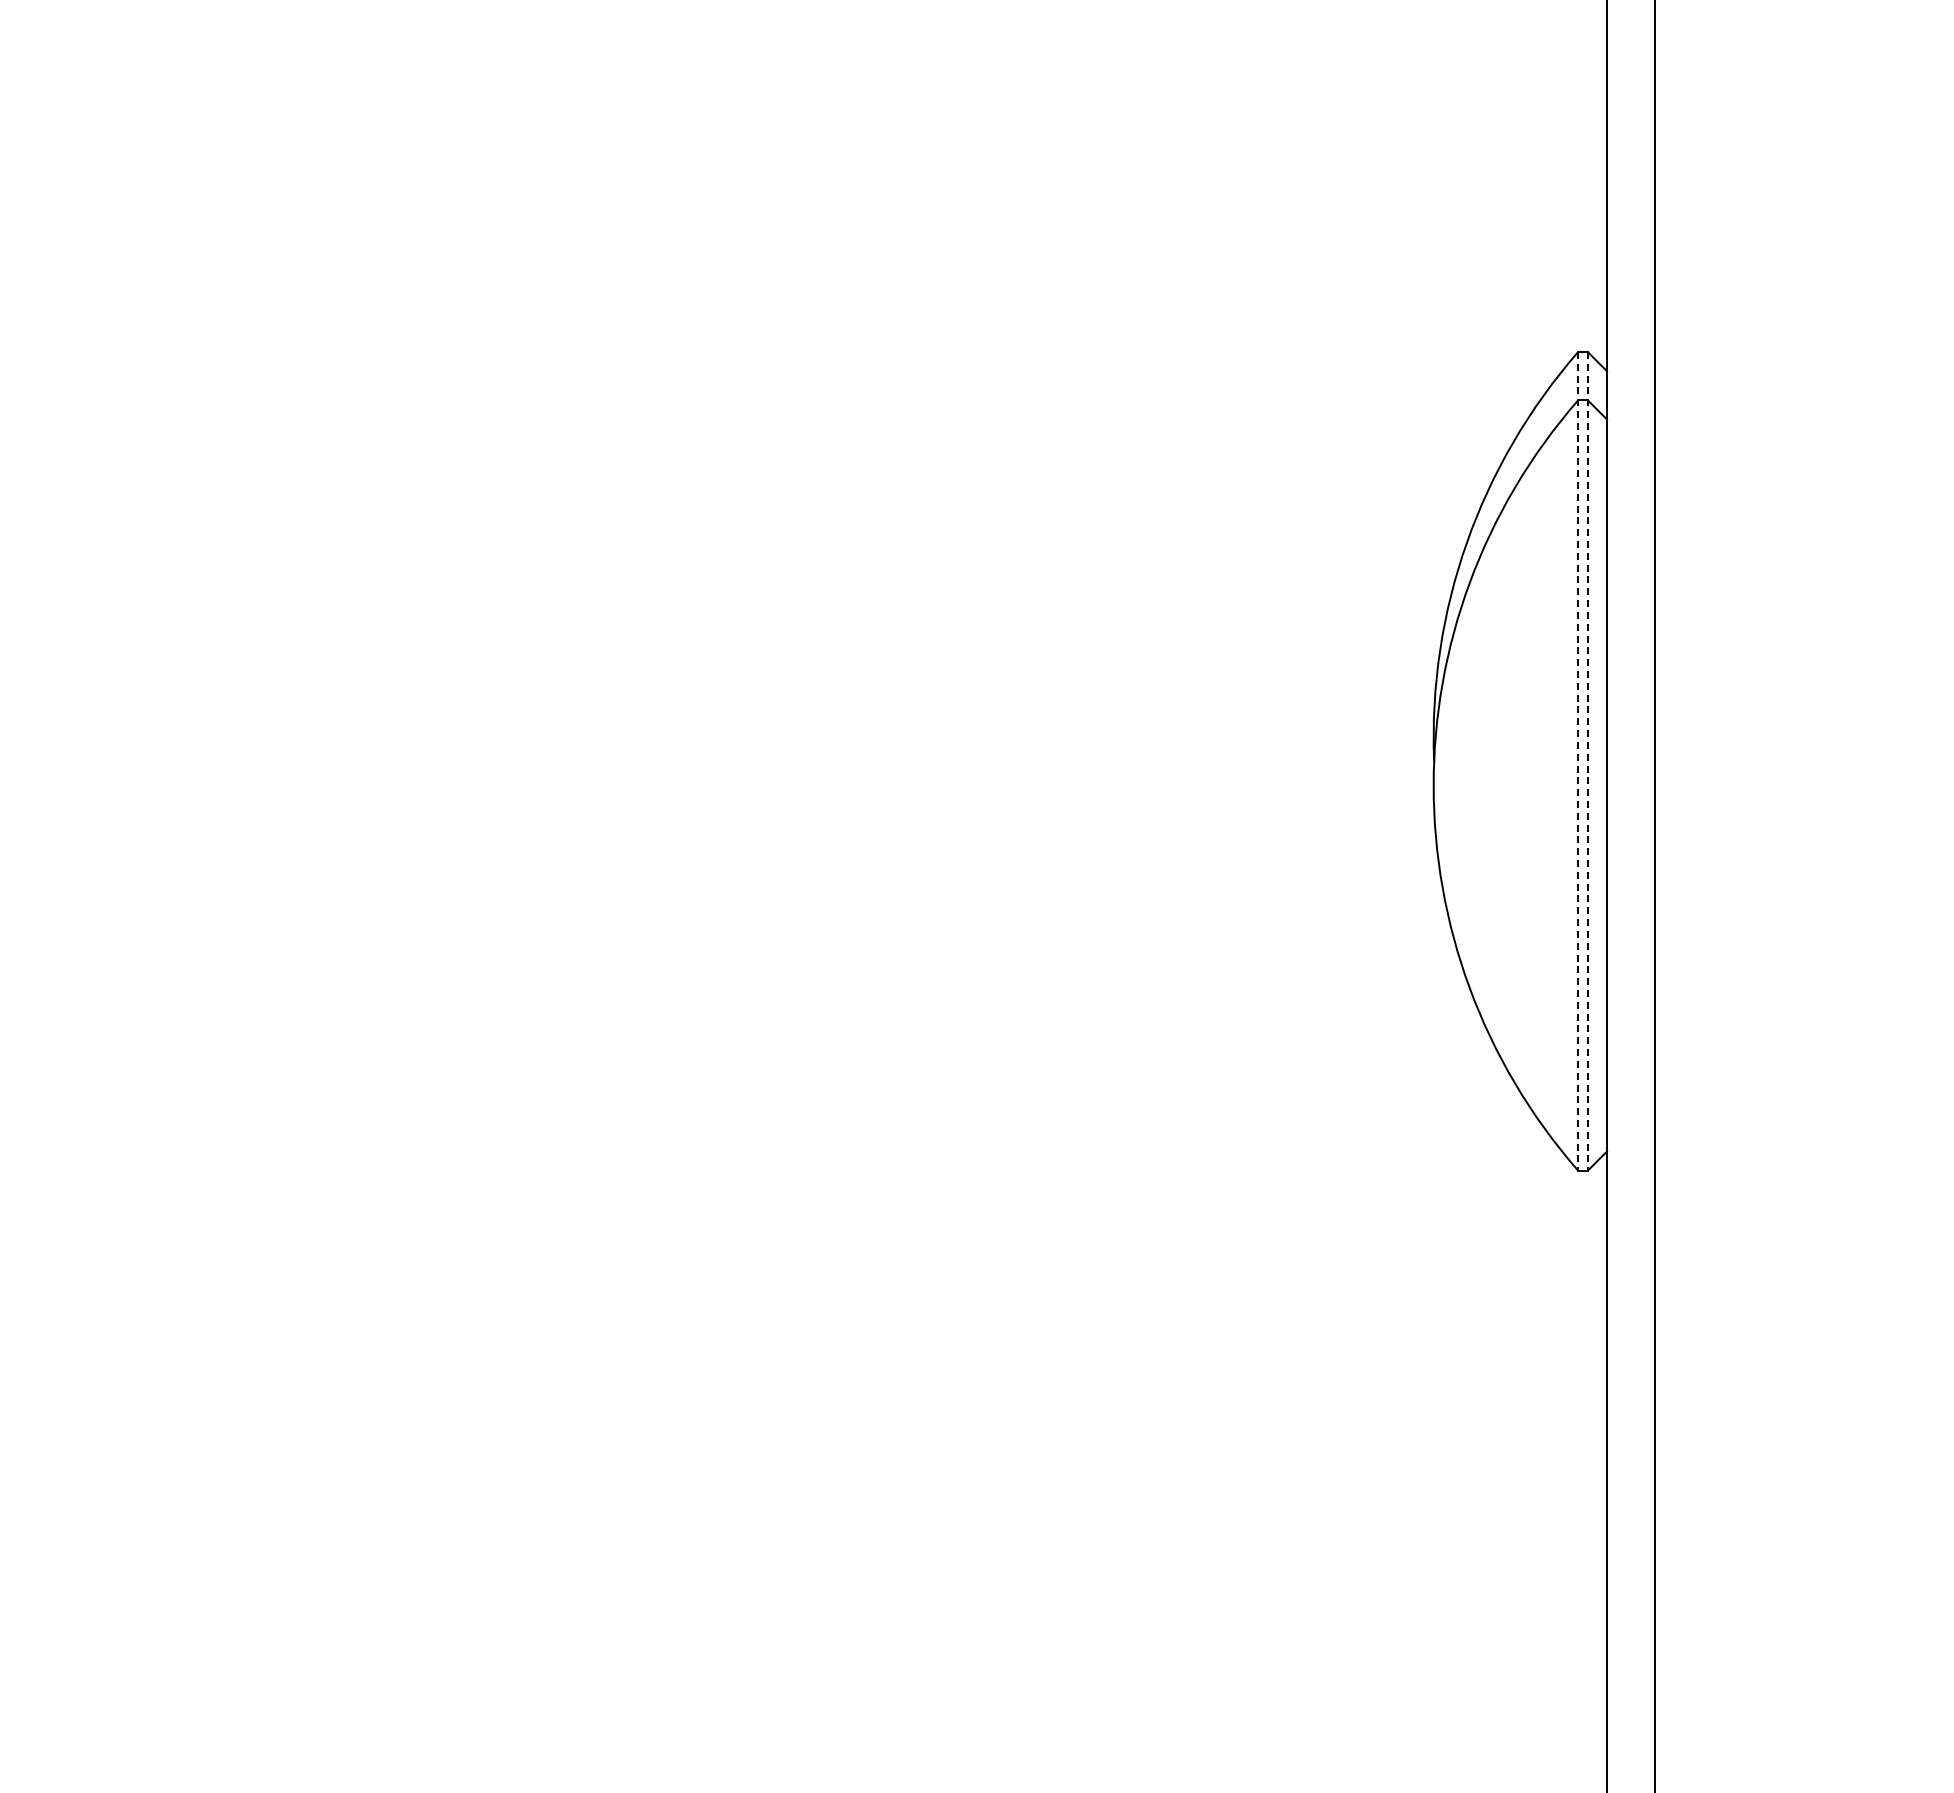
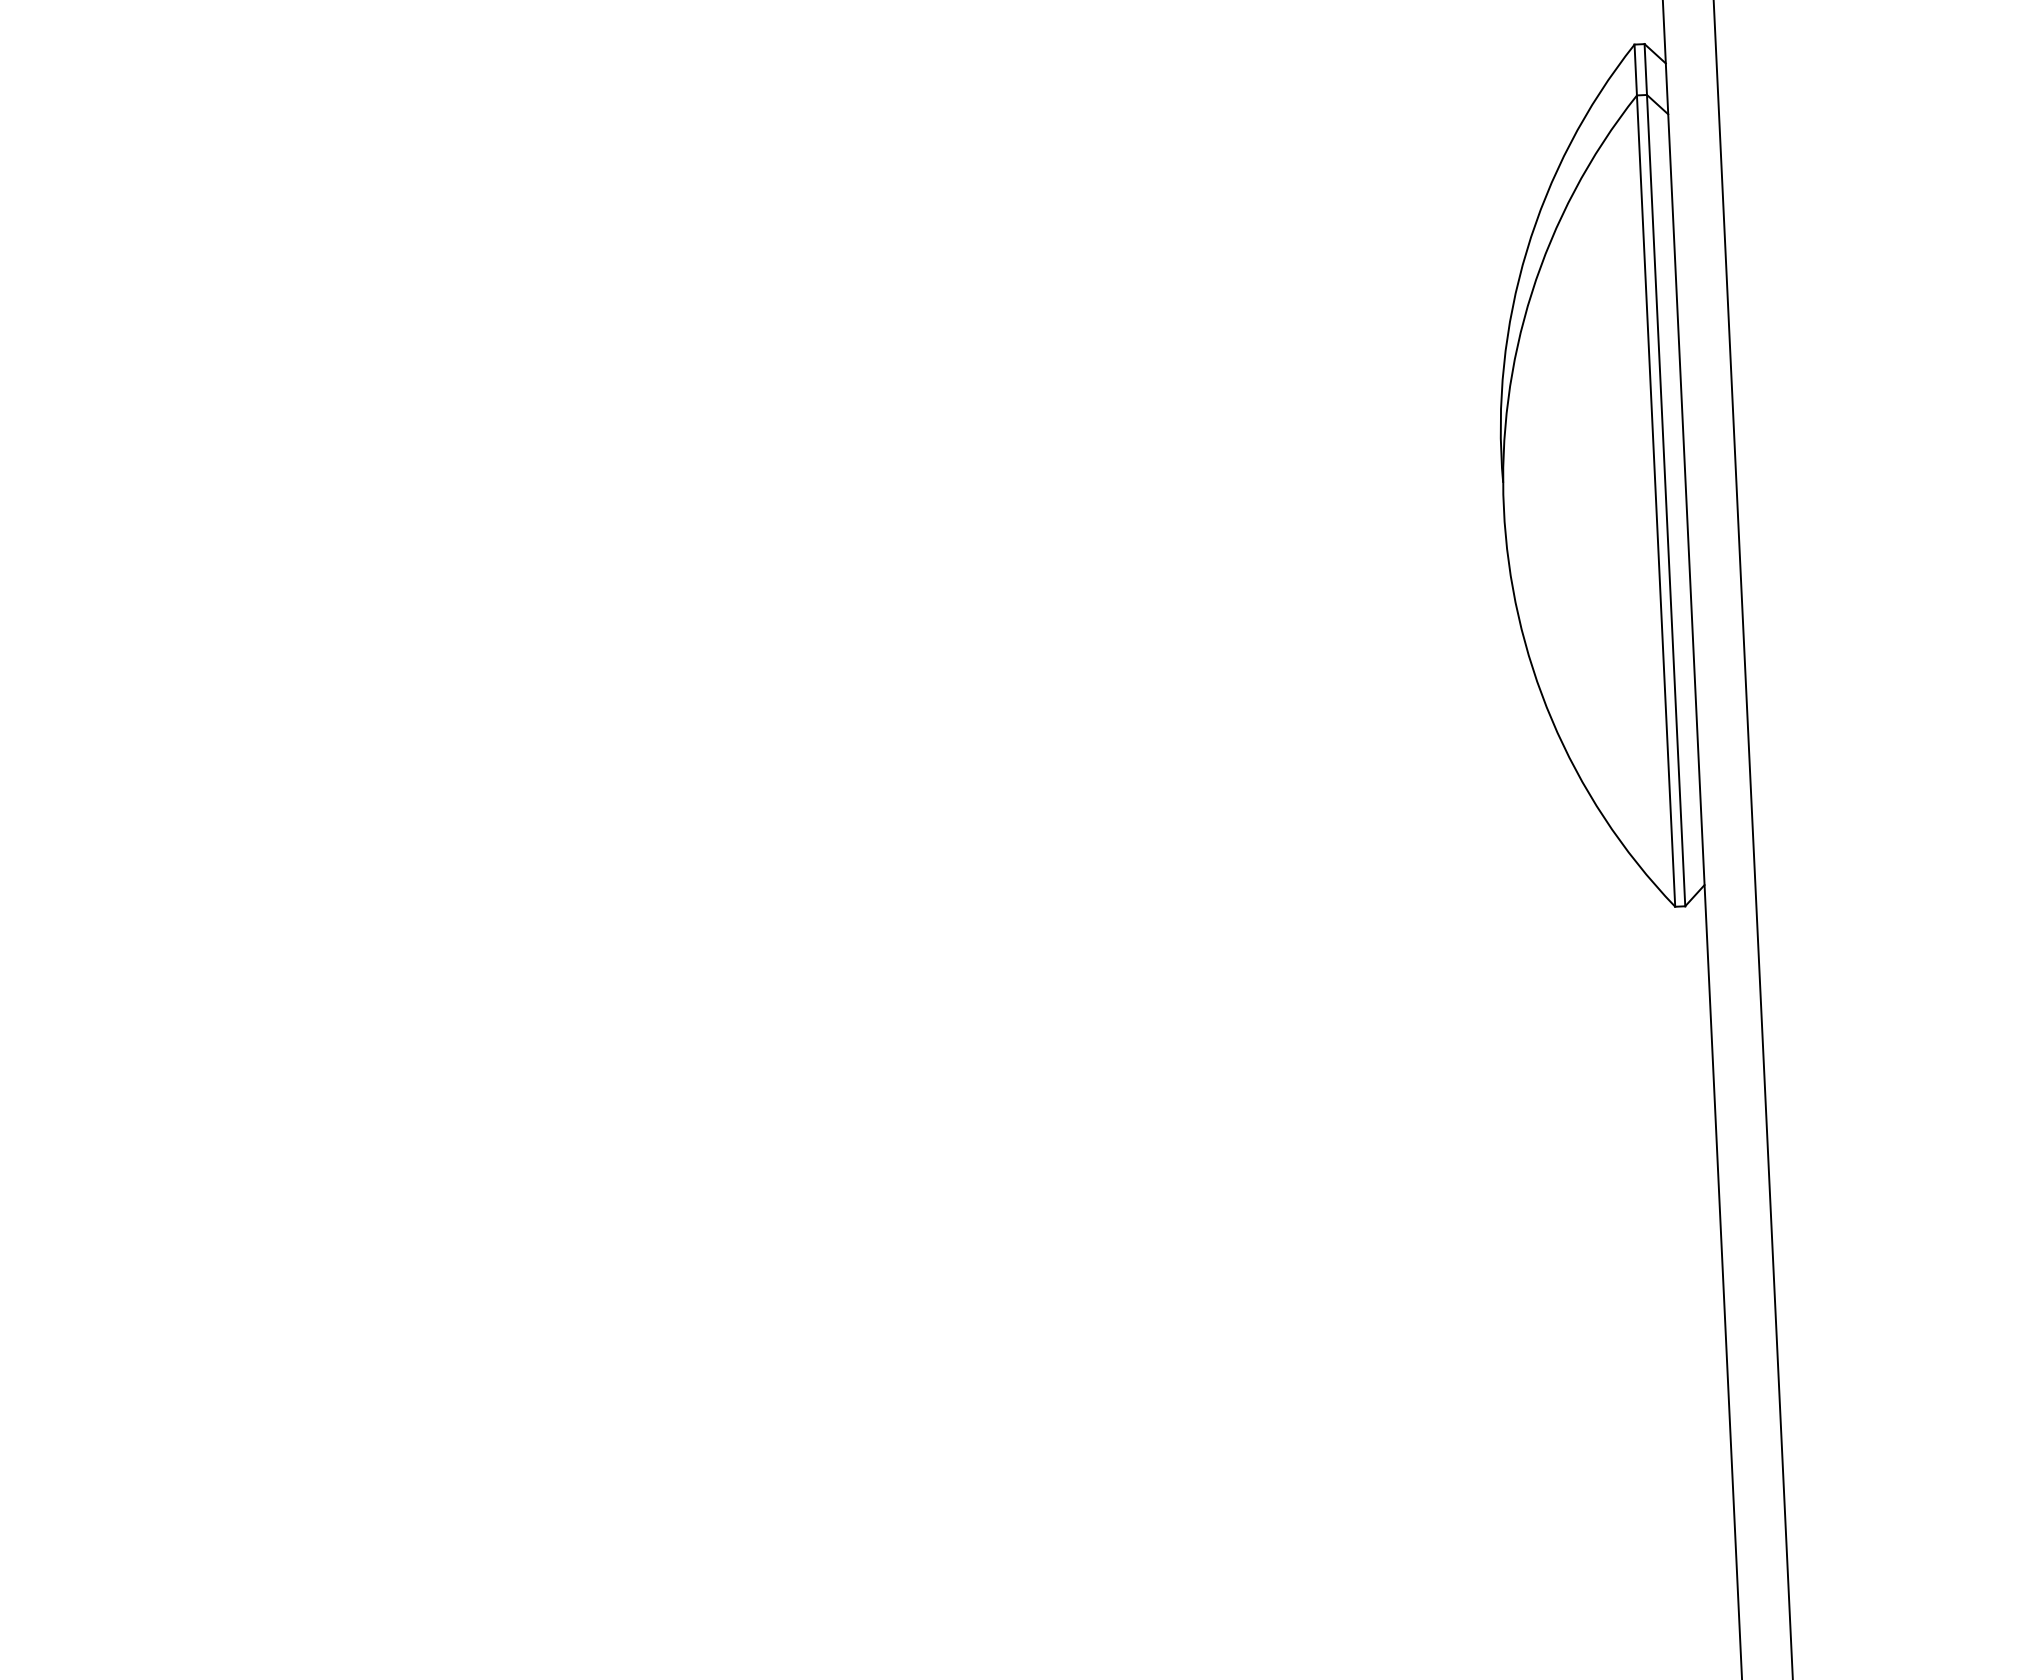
line: (1578, 761) -> (1655, 475), dashed -> solid
line: (1587, 761) -> (1664, 475), dashed -> solid

